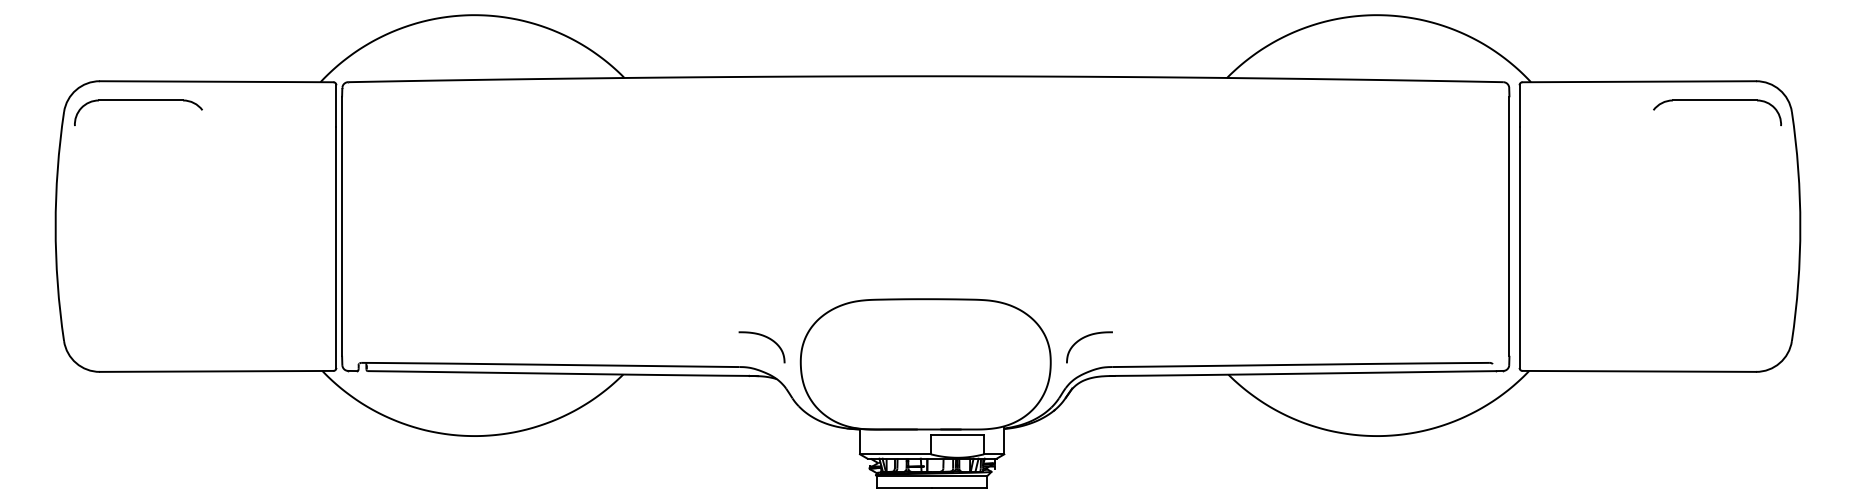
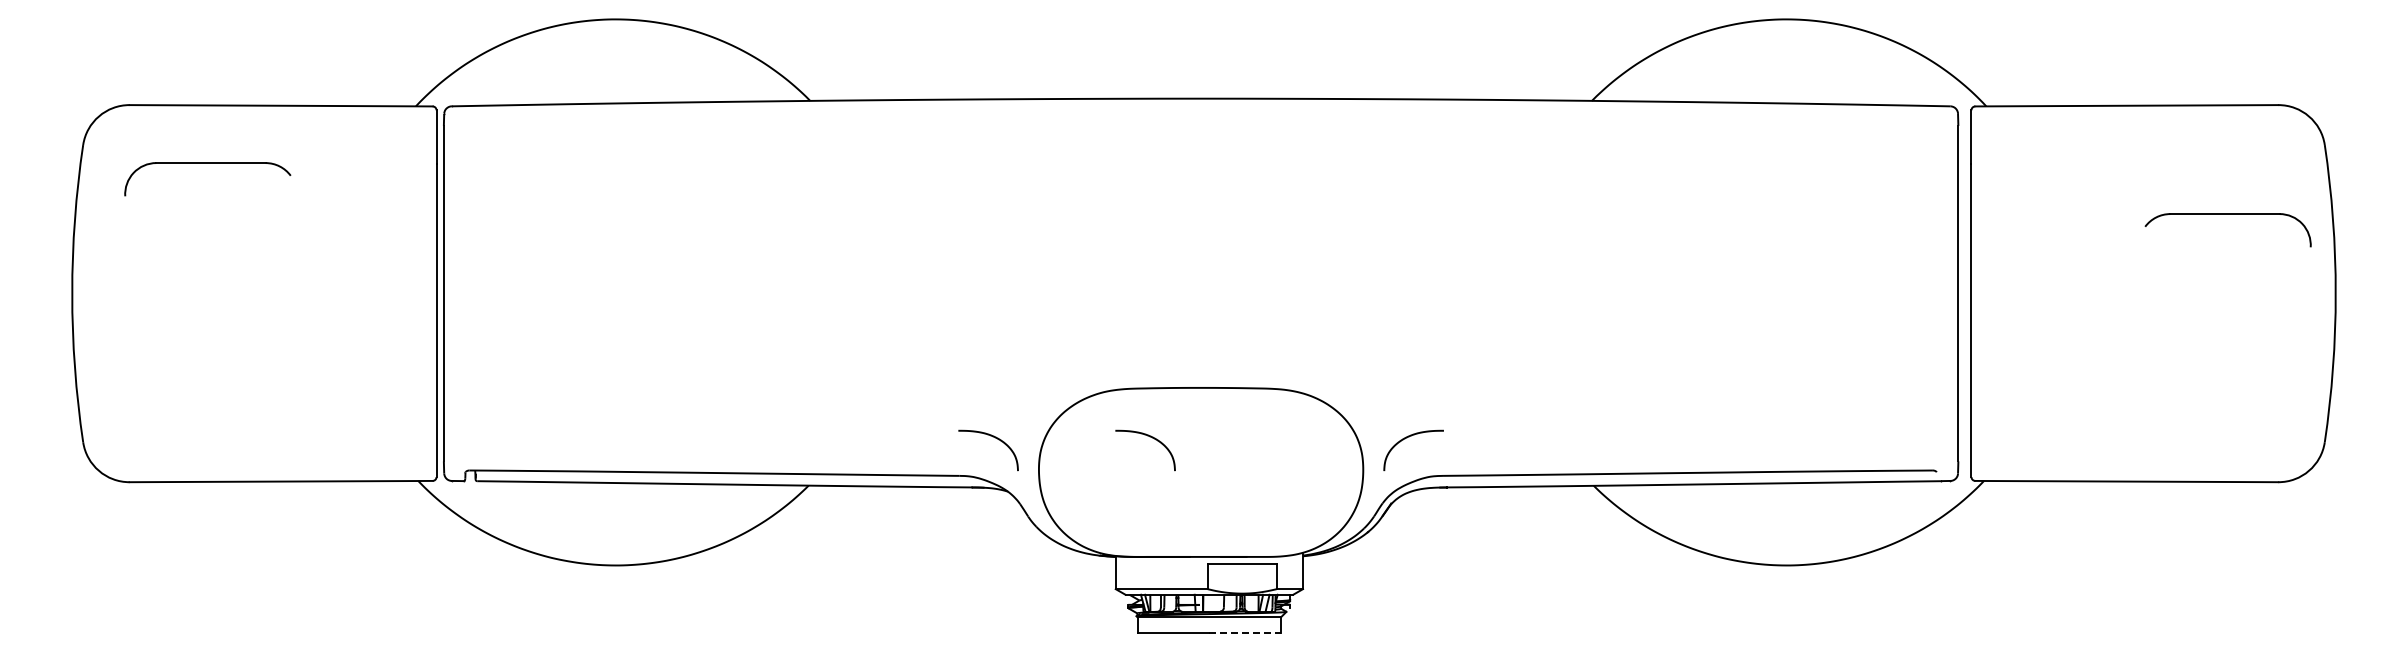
part: (138, 100) -> (207, 163), moved
part: (1716, 100) -> (2227, 214), moved
curve: (888, 338) -> (1152, 438), added
line: (959, 487) -> (1245, 632), solid -> dashed

